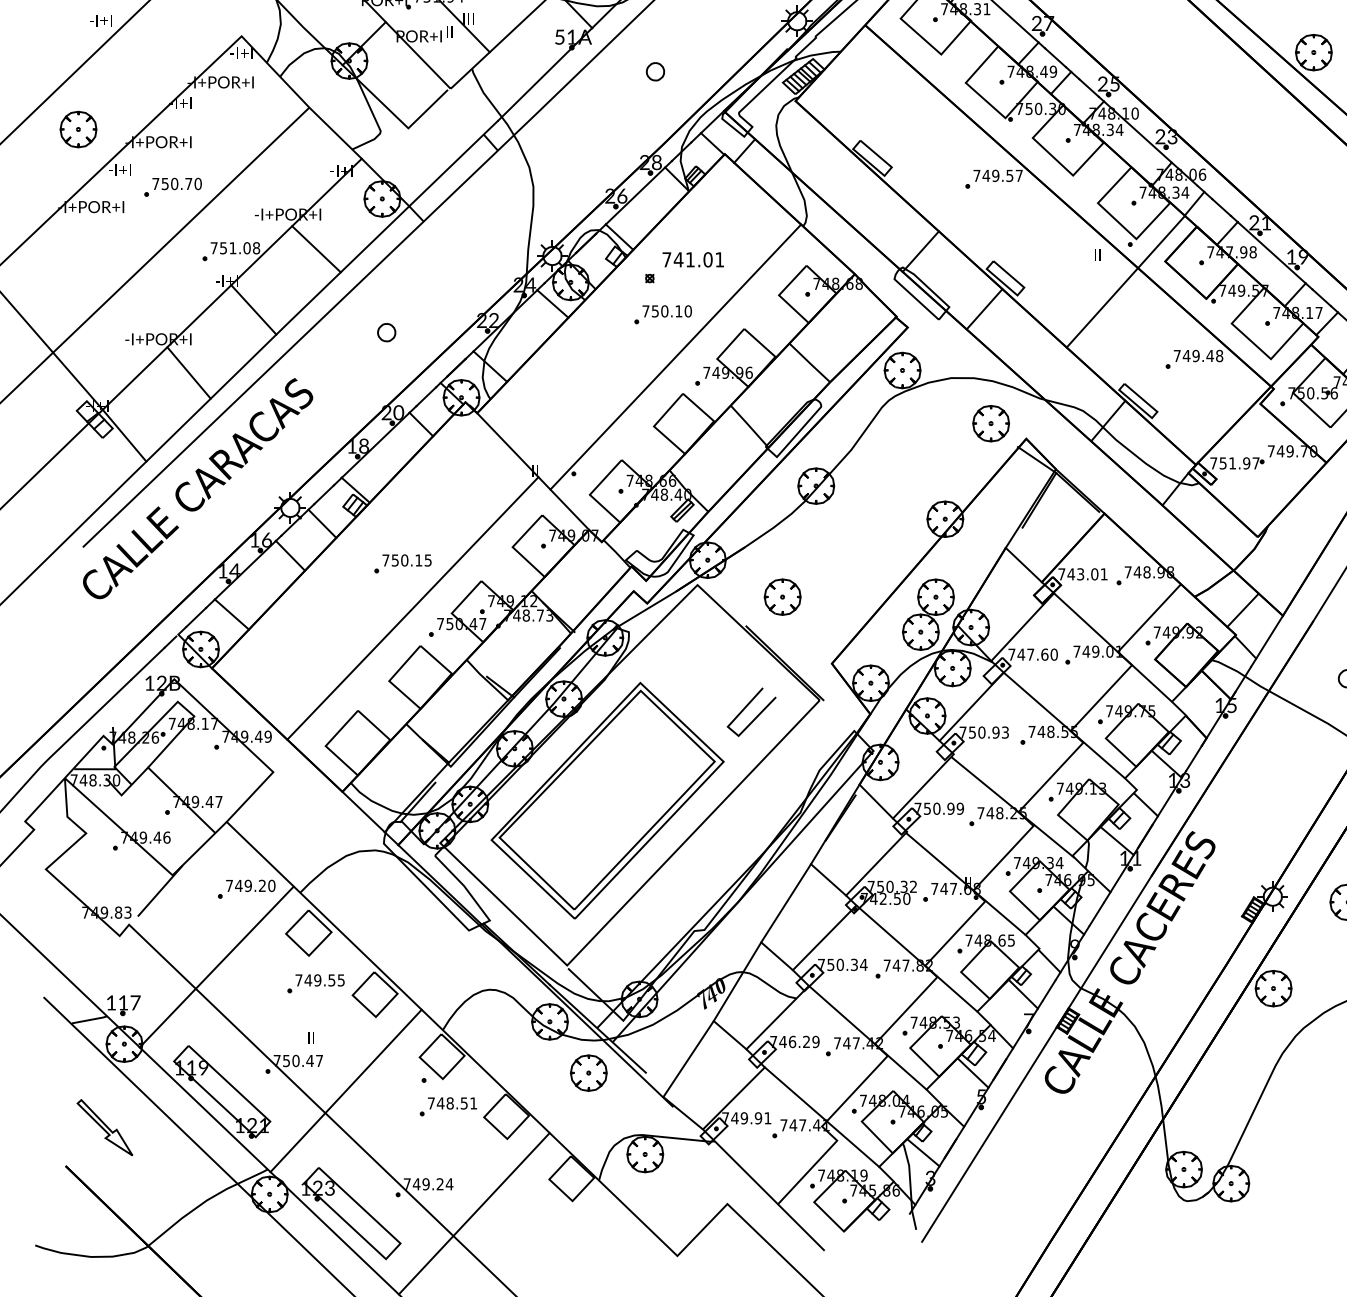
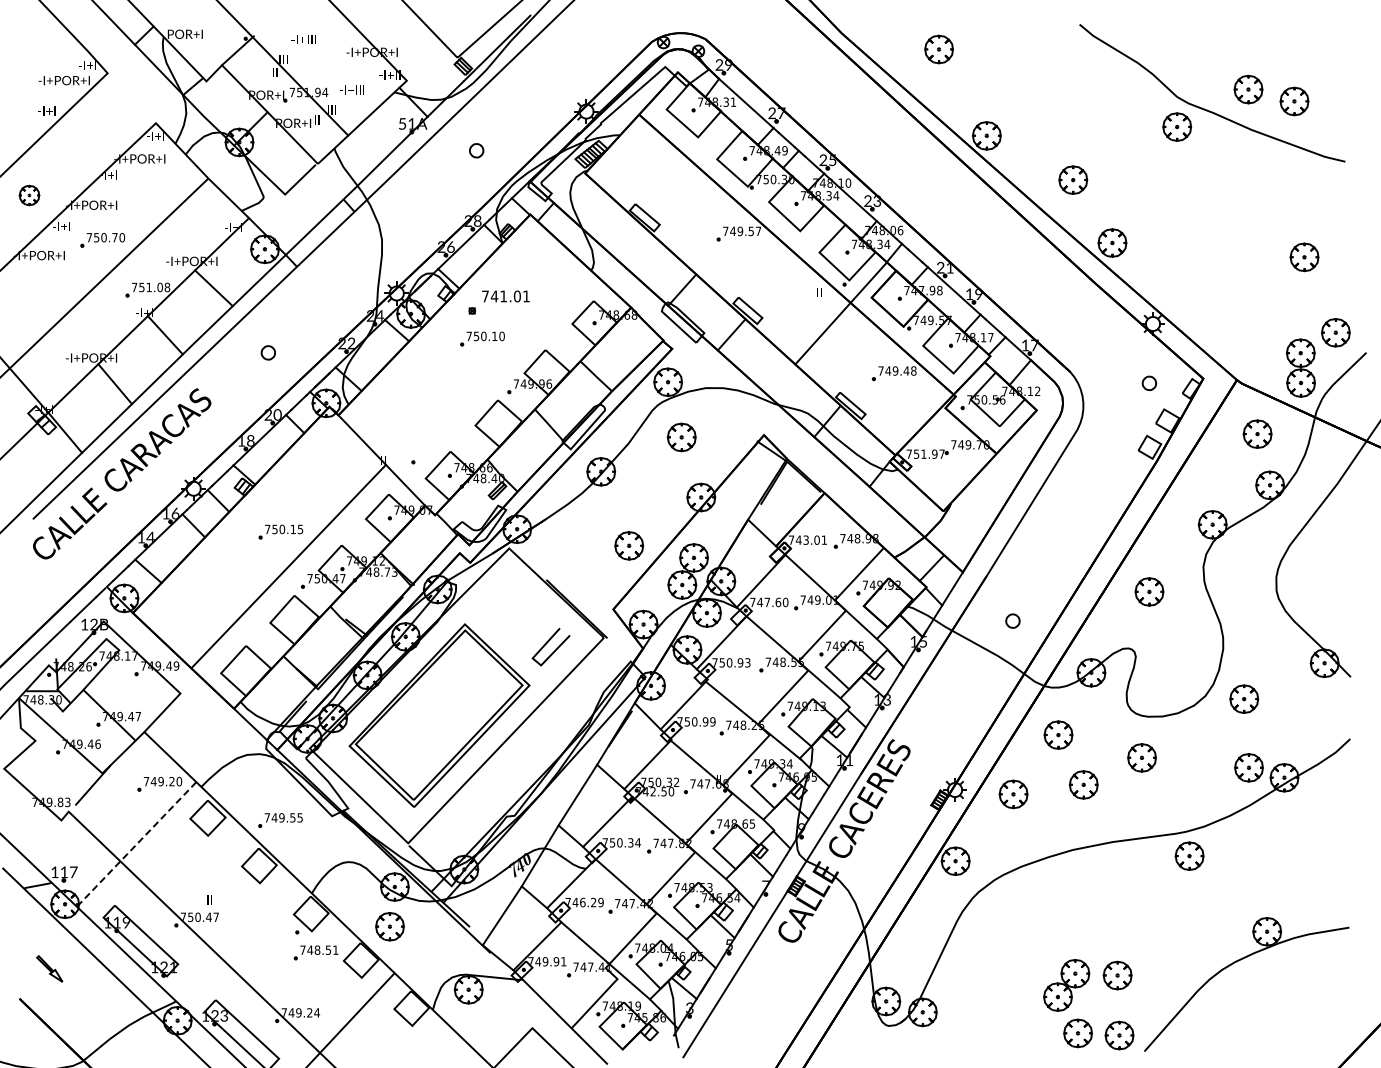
part: (78, 129) -> (29, 195), size x0.7
line: (675, 356) -> (492, 371), removed
part: (990, 423) -> (681, 437), moved
part: (783, 596) -> (629, 545), moved
line: (216, 967) -> (136, 844), solid -> dashed
part: (315, 983) -> (280, 820), moved
part: (588, 1072) -> (389, 926), moved
line: (345, 1090) -> (236, 940), removed
part: (104, 1127) -> (49, 968), size x0.6

